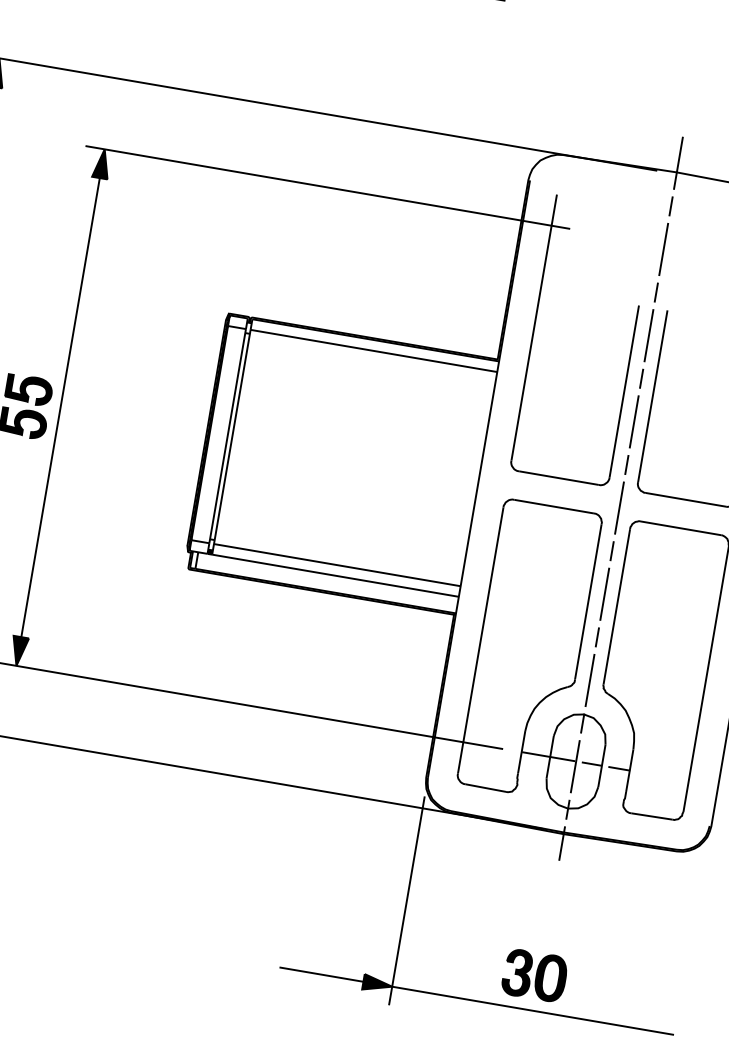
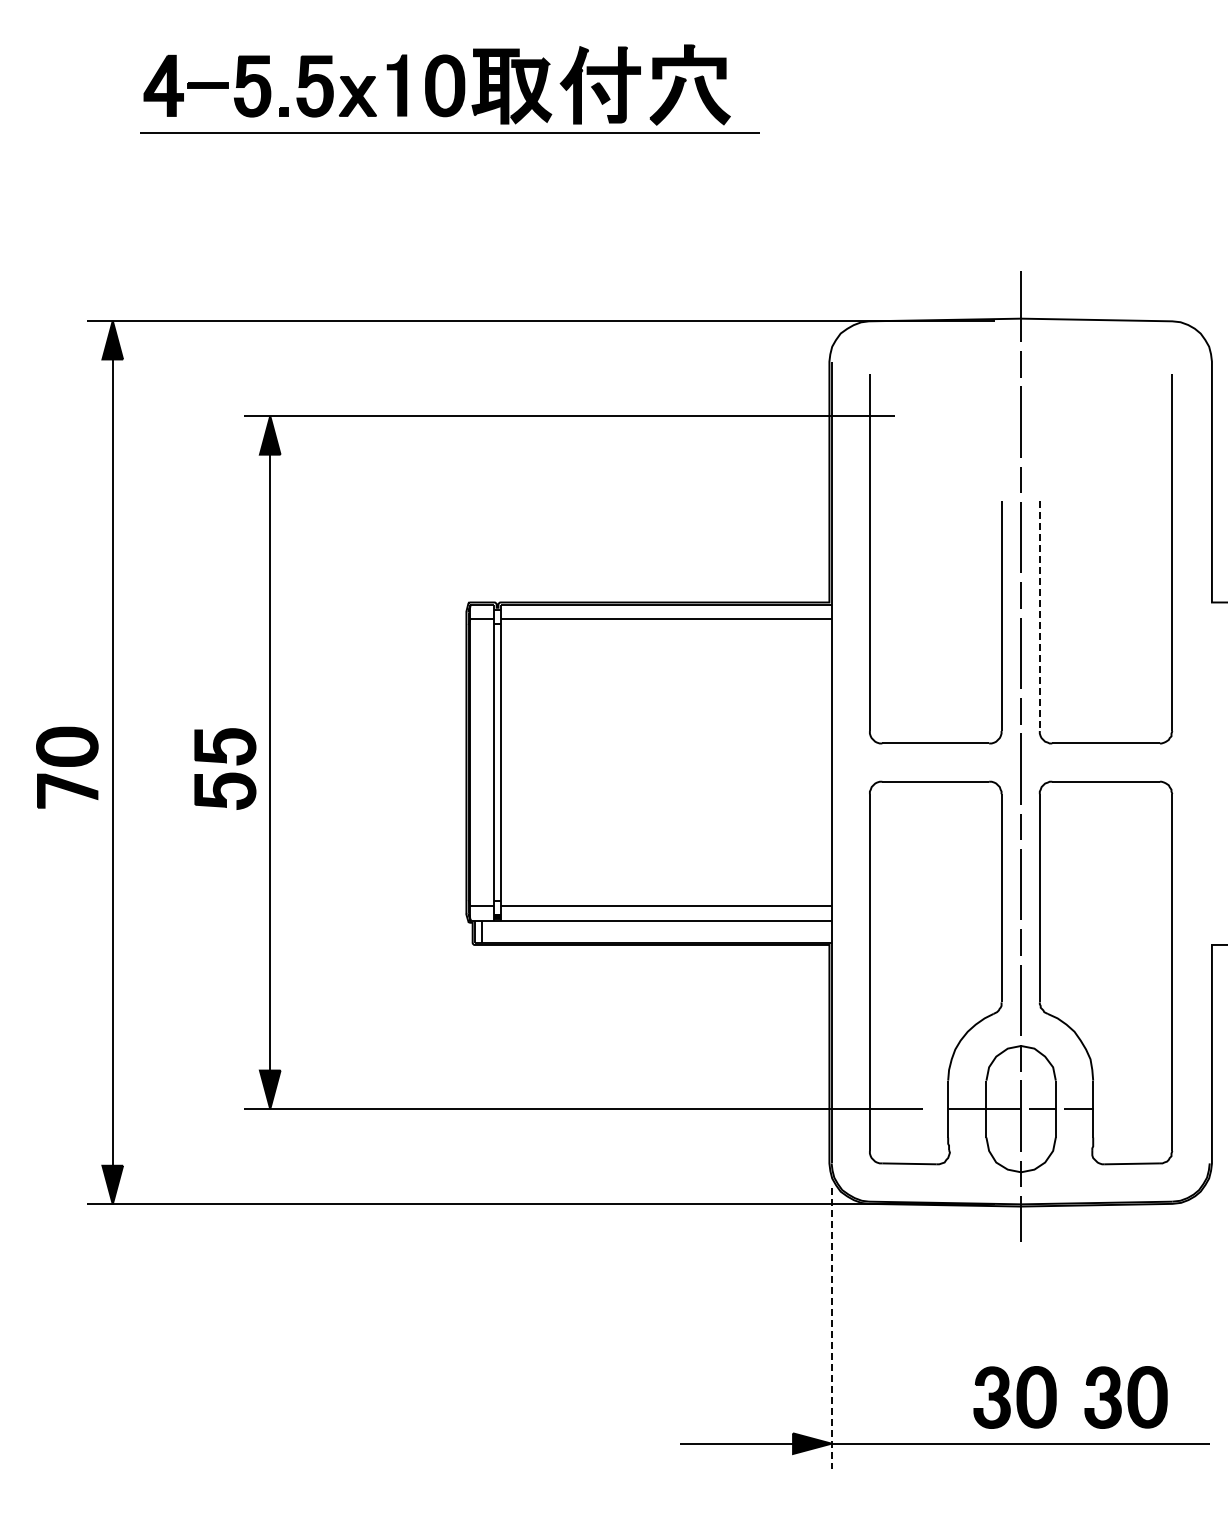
line: (652, 396) -> (1039, 616), solid -> dashed
line: (406, 900) -> (831, 1328), solid -> dashed
part: (617, 989) -> (1125, 1397), added

